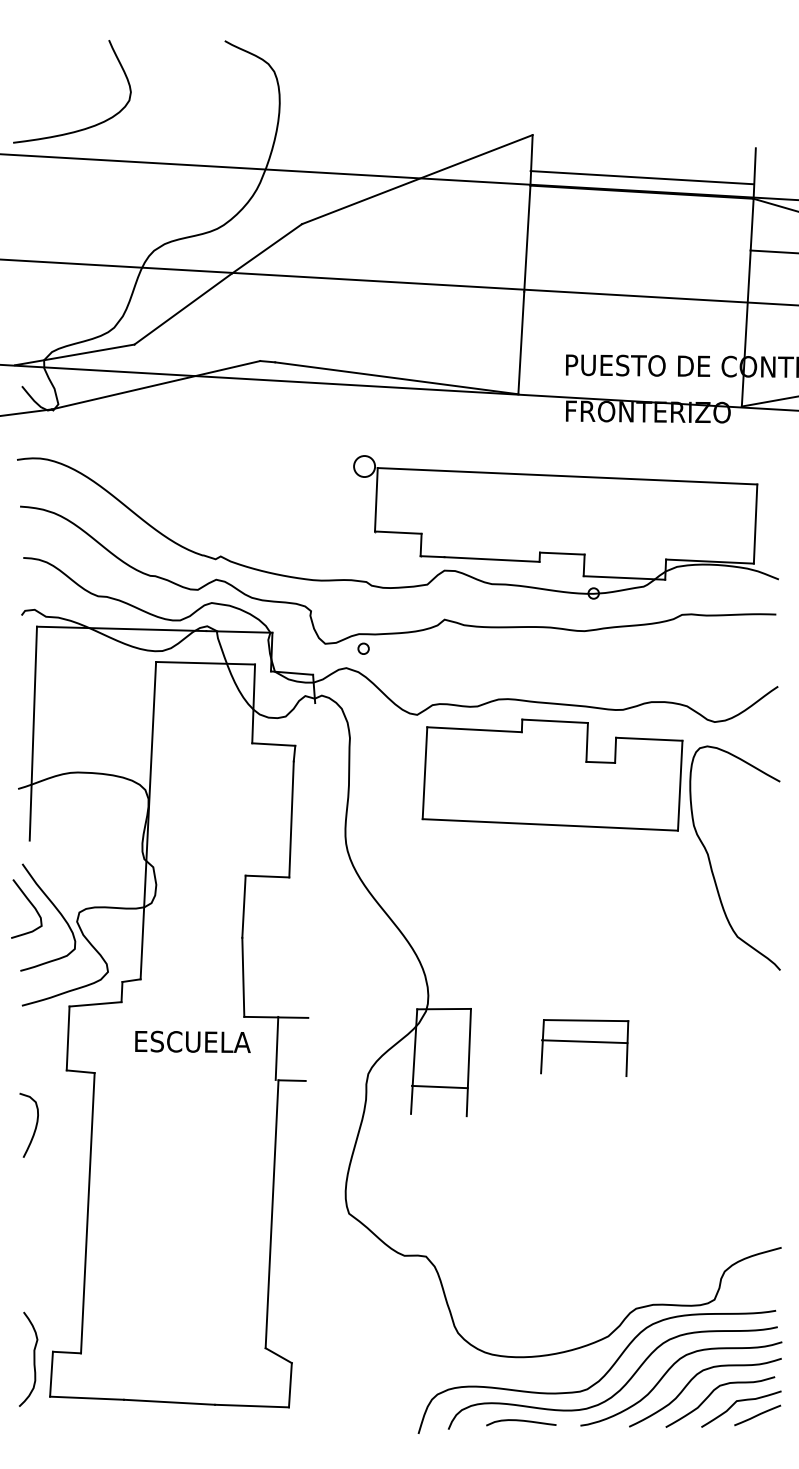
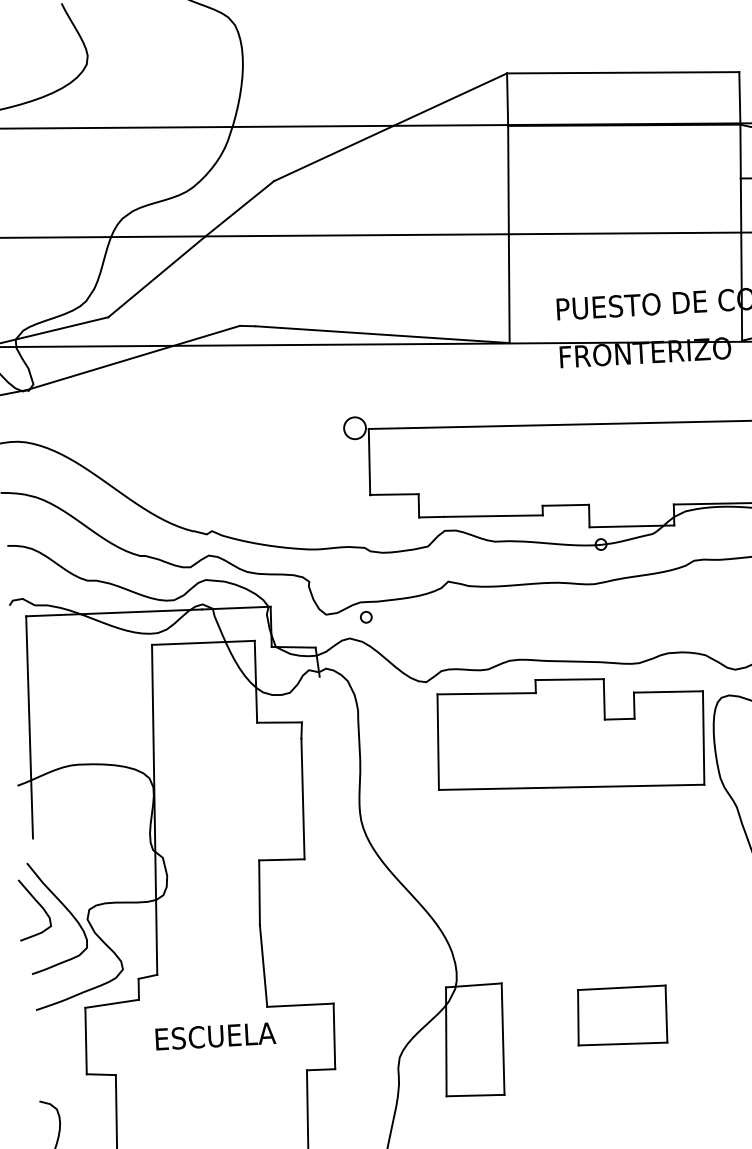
line: (641, 177) -> (622, 72), moved
line: (584, 1041) -> (622, 1043), moved
line: (276, 1047) -> (333, 1035), moved
line: (439, 1086) -> (475, 1095), moved

